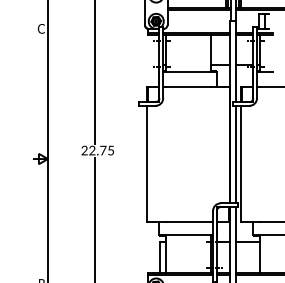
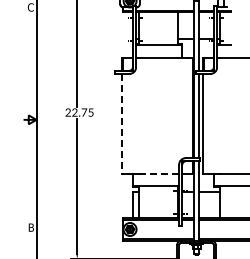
line: (146, 164) -> (121, 124), solid -> dashed
line: (189, 222) -> (158, 174), solid -> dashed

